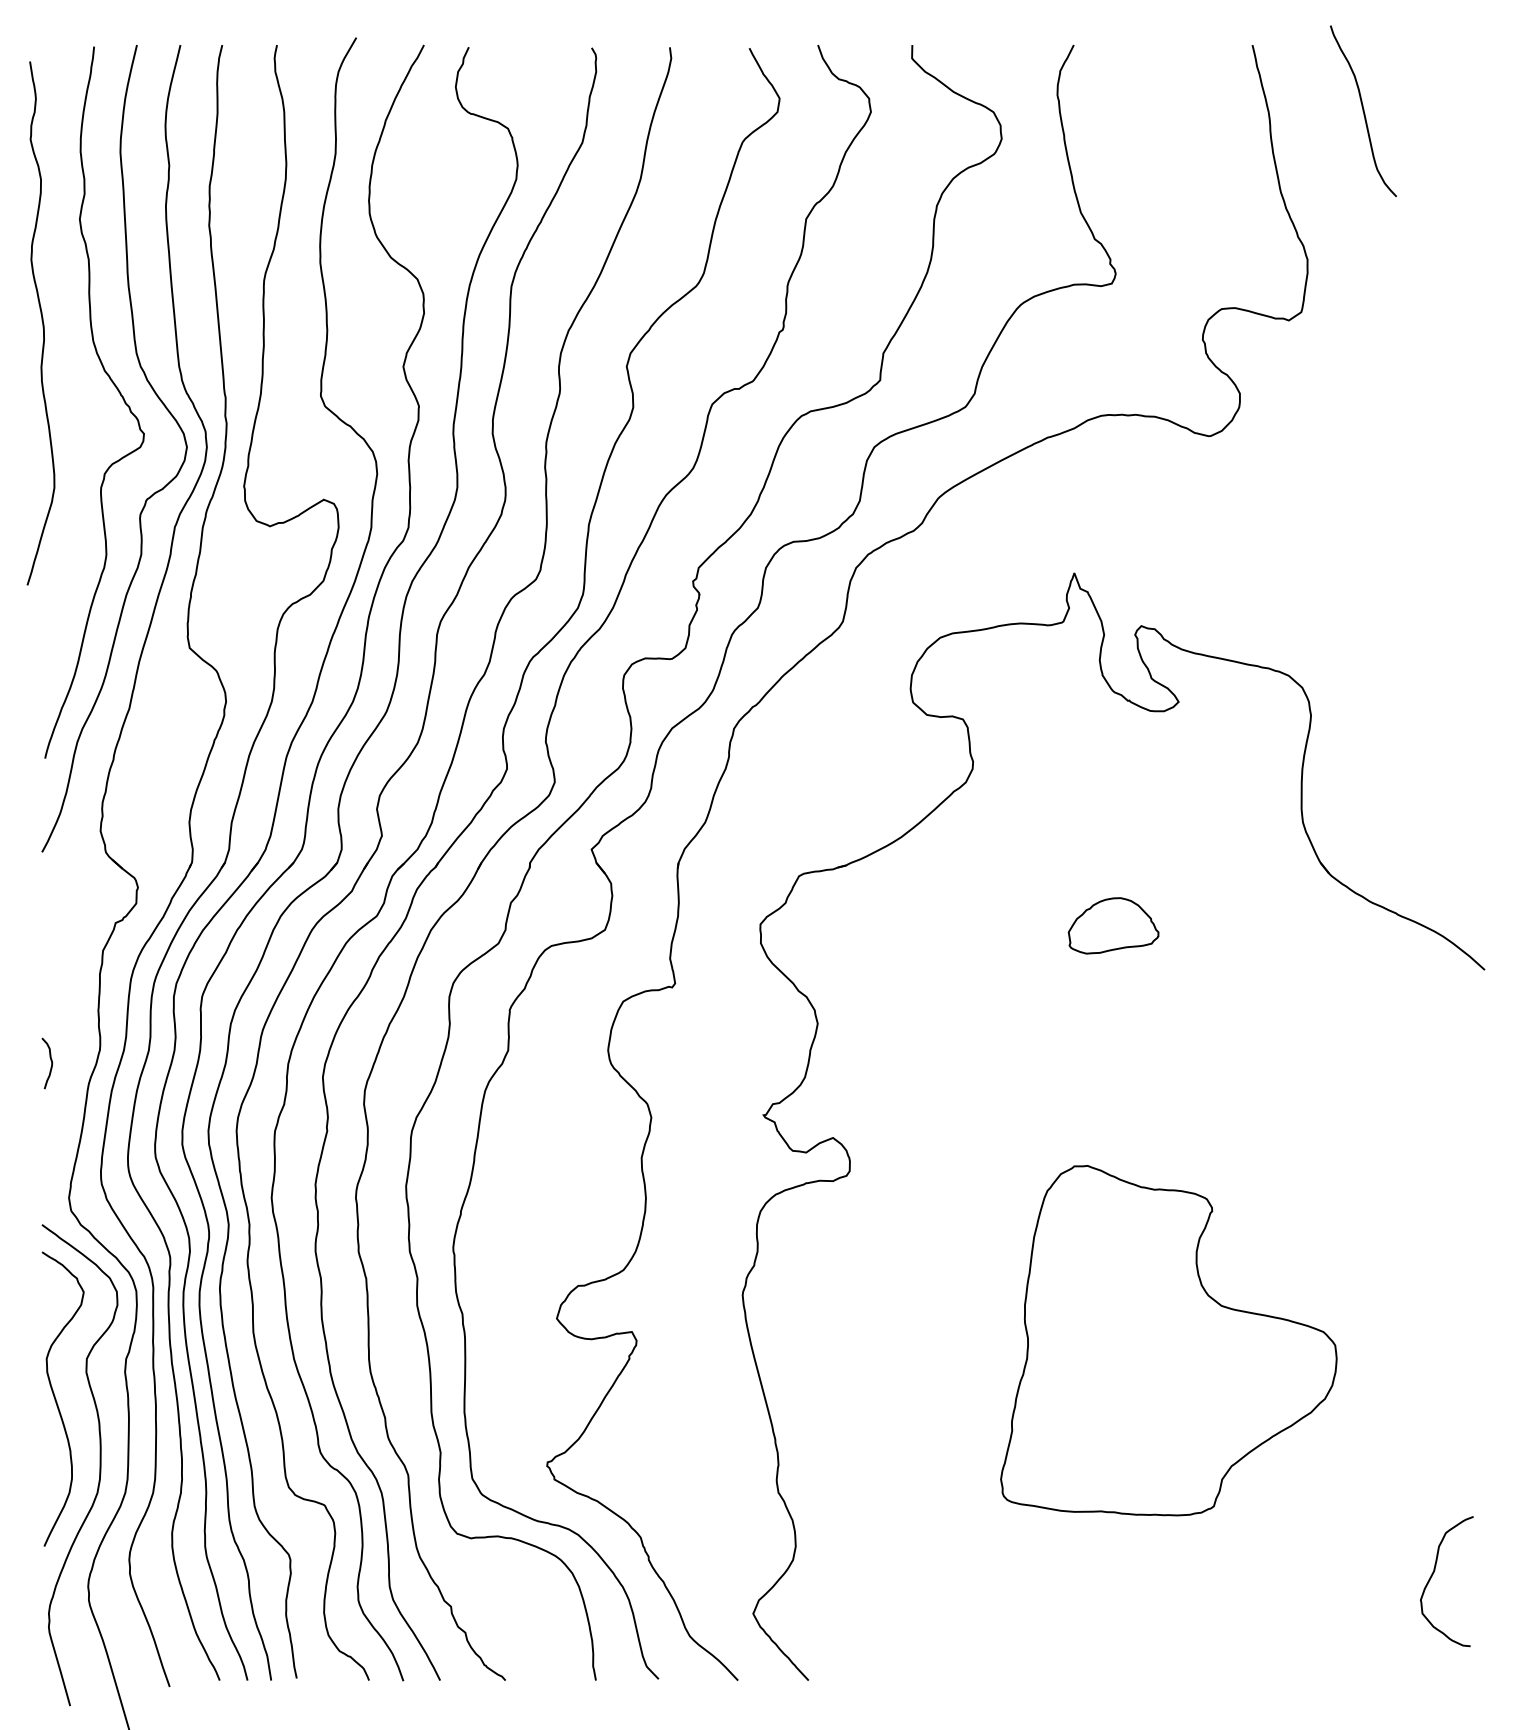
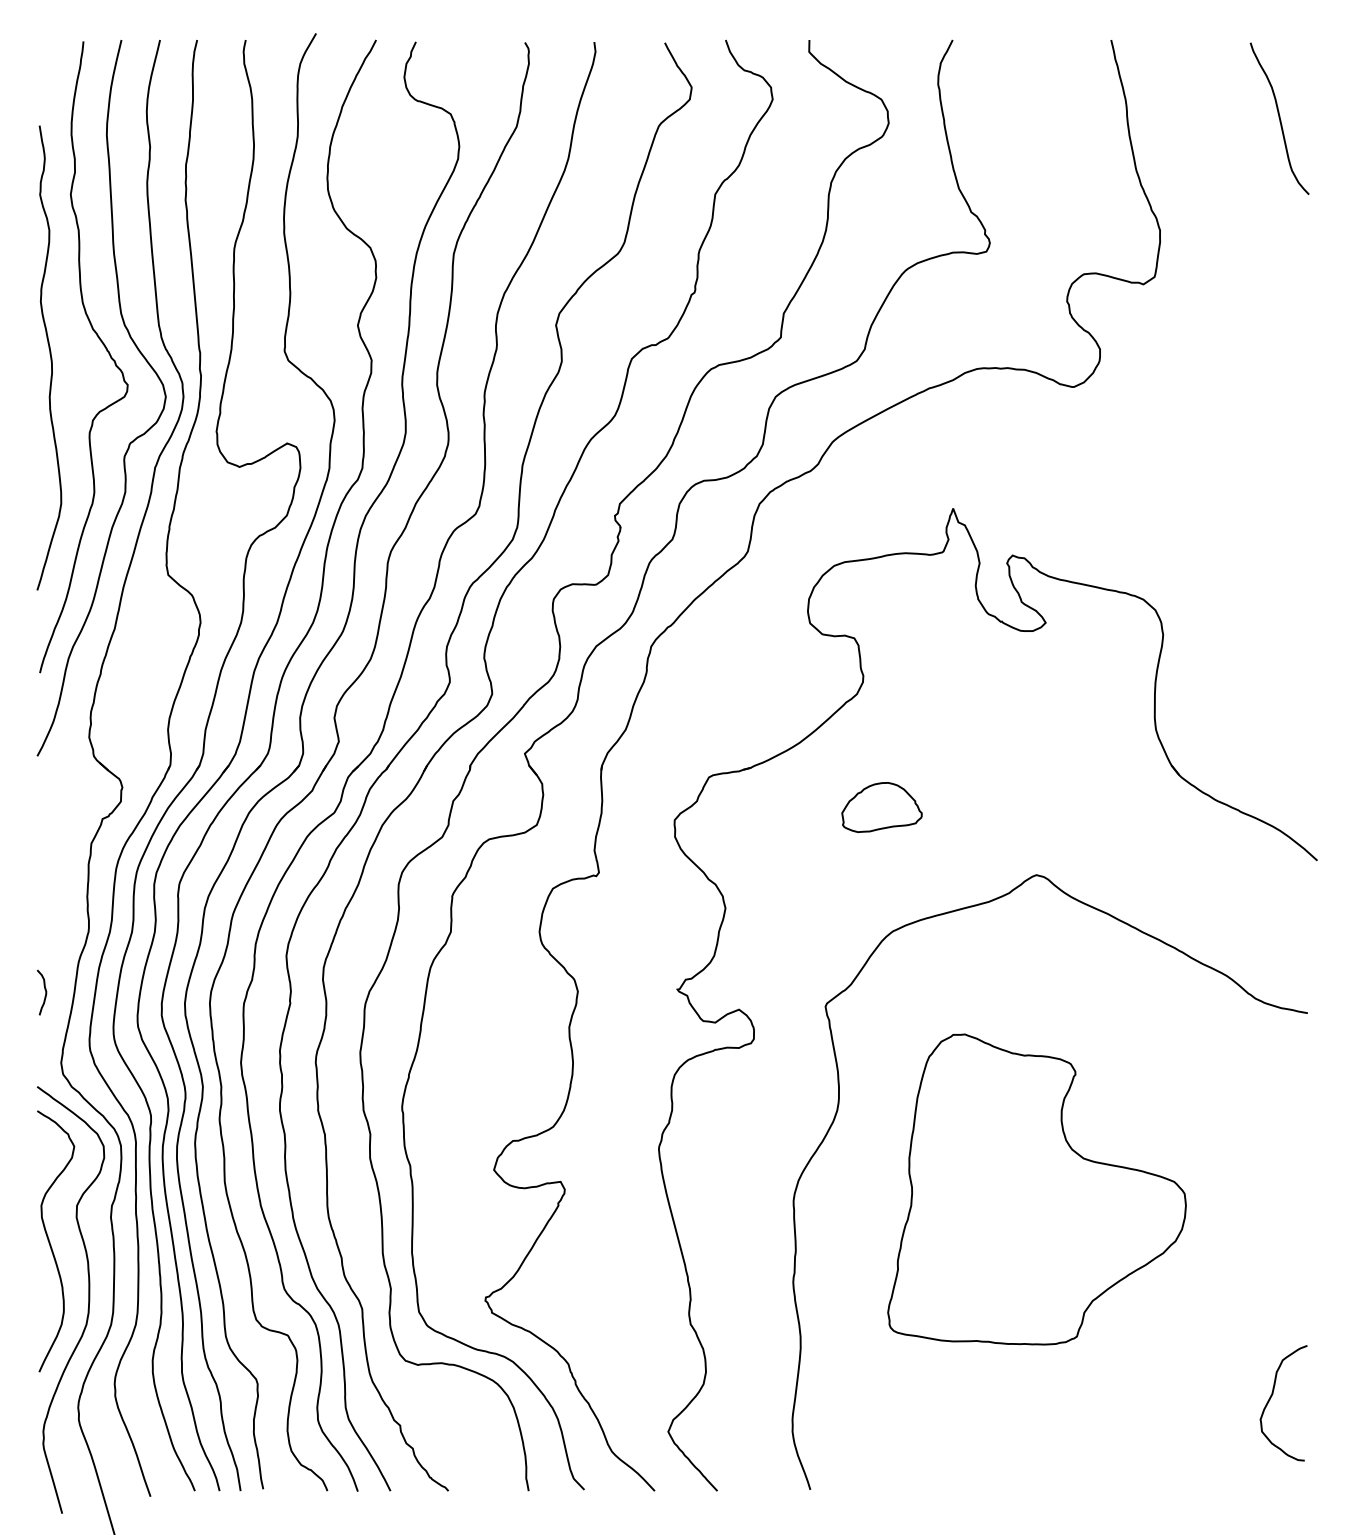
curve: (1363, 110) -> (1279, 118), moved
curve: (42, 322) -> (50, 357), moved
part: (1113, 925) -> (881, 807), moved
curve: (51, 1063) -> (45, 992), moved
curve: (945, 1251) -> (838, 1110), added

